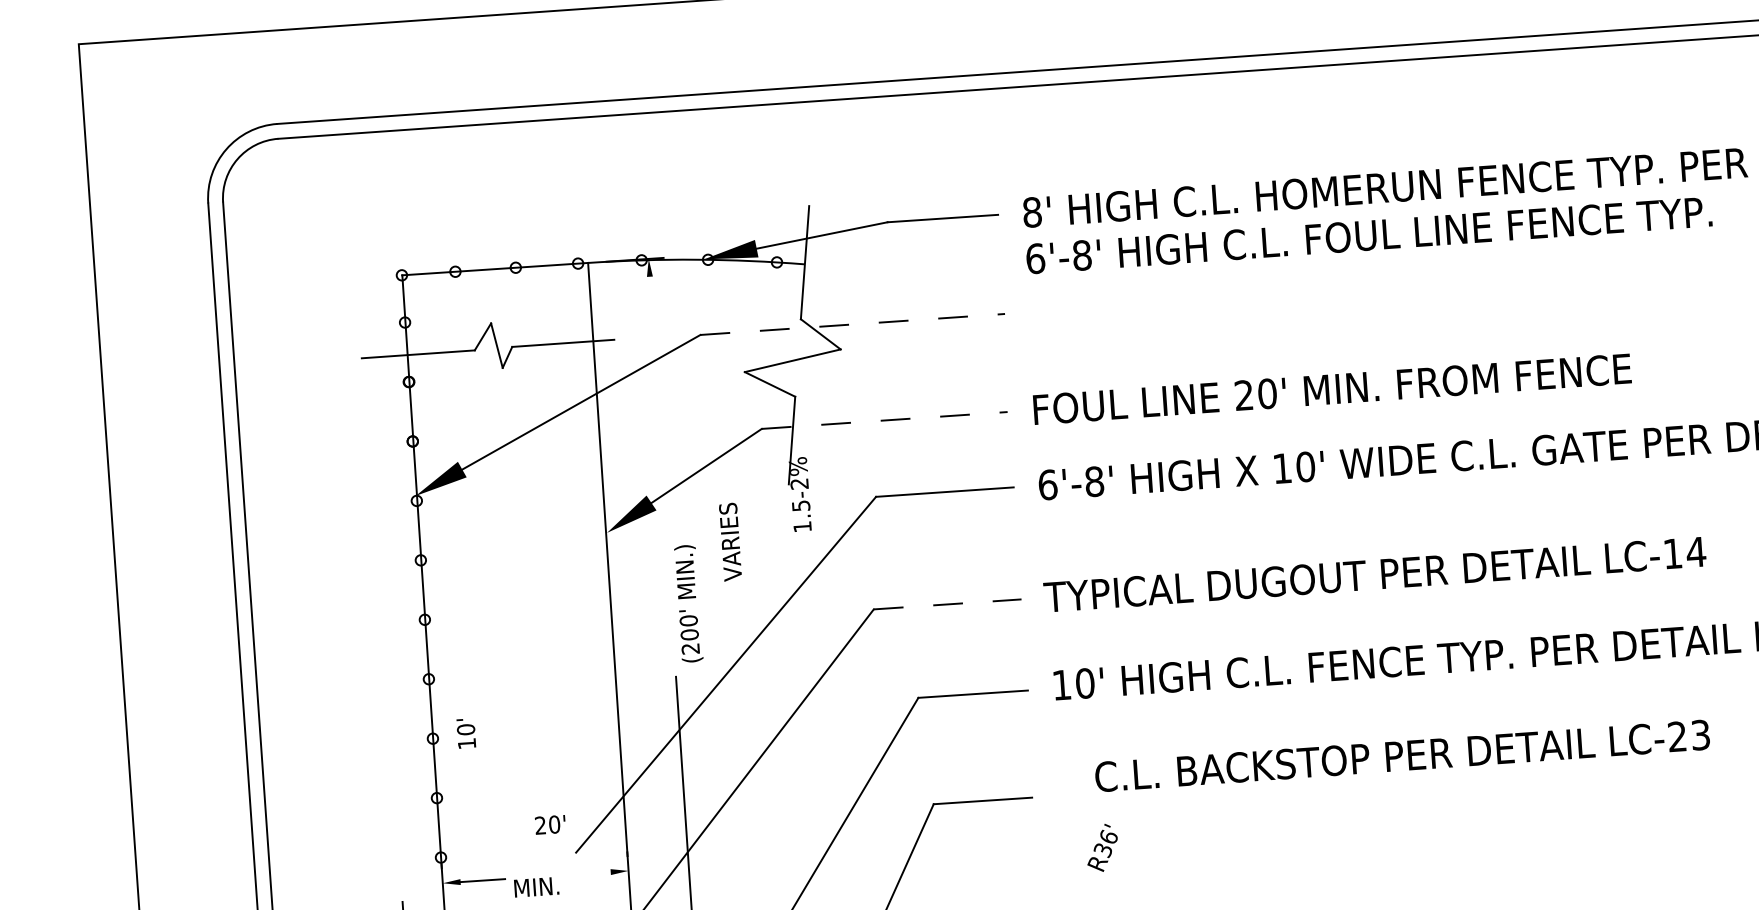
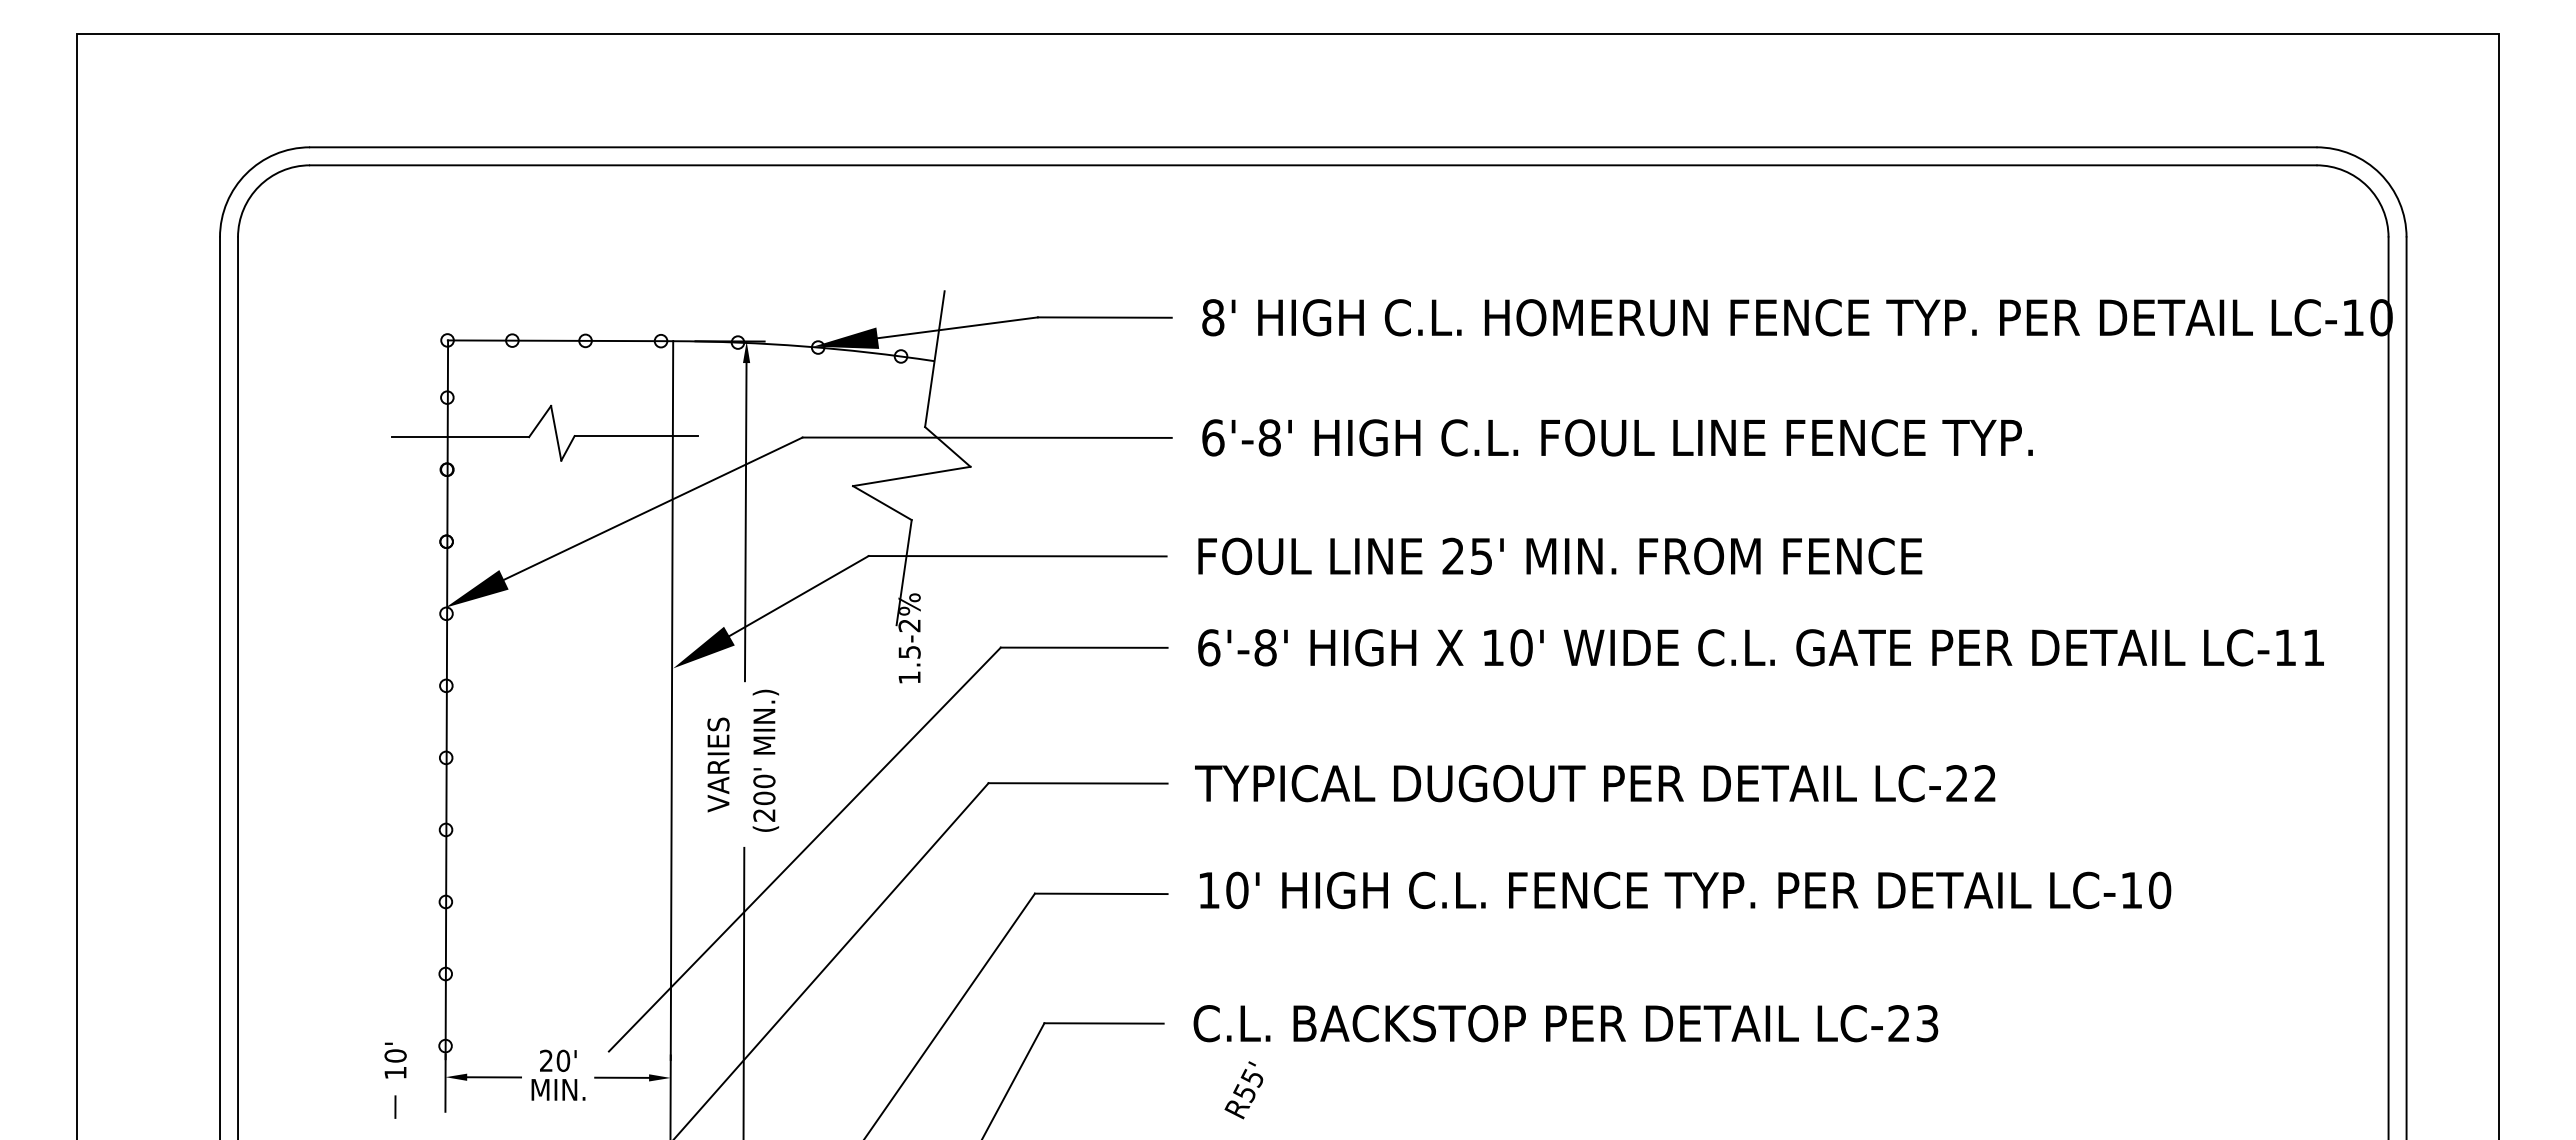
text: (1369, 235) -> (1617, 437), moved
line: (852, 324) -> (987, 437), dashed -> solid
text: (1267, 393) -> (1481, 556), 20' -> 25'
line: (658, 408) -> (745, 522), added
line: (884, 420) -> (1017, 556), dashed -> solid
text: (730, 541) -> (718, 764), moved
text: (1684, 552) -> (1971, 783), LC-14 -> LC-22
line: (948, 604) -> (1078, 783), dashed -> solid
text: (466, 733) -> (395, 1060), moved
text: (1402, 755) -> (1565, 1023), moved
text: (550, 824) -> (558, 1060), moved
text: (1105, 841) -> (1248, 1082), R36' -> R55'
line: (588, 873) -> (622, 1077), added

